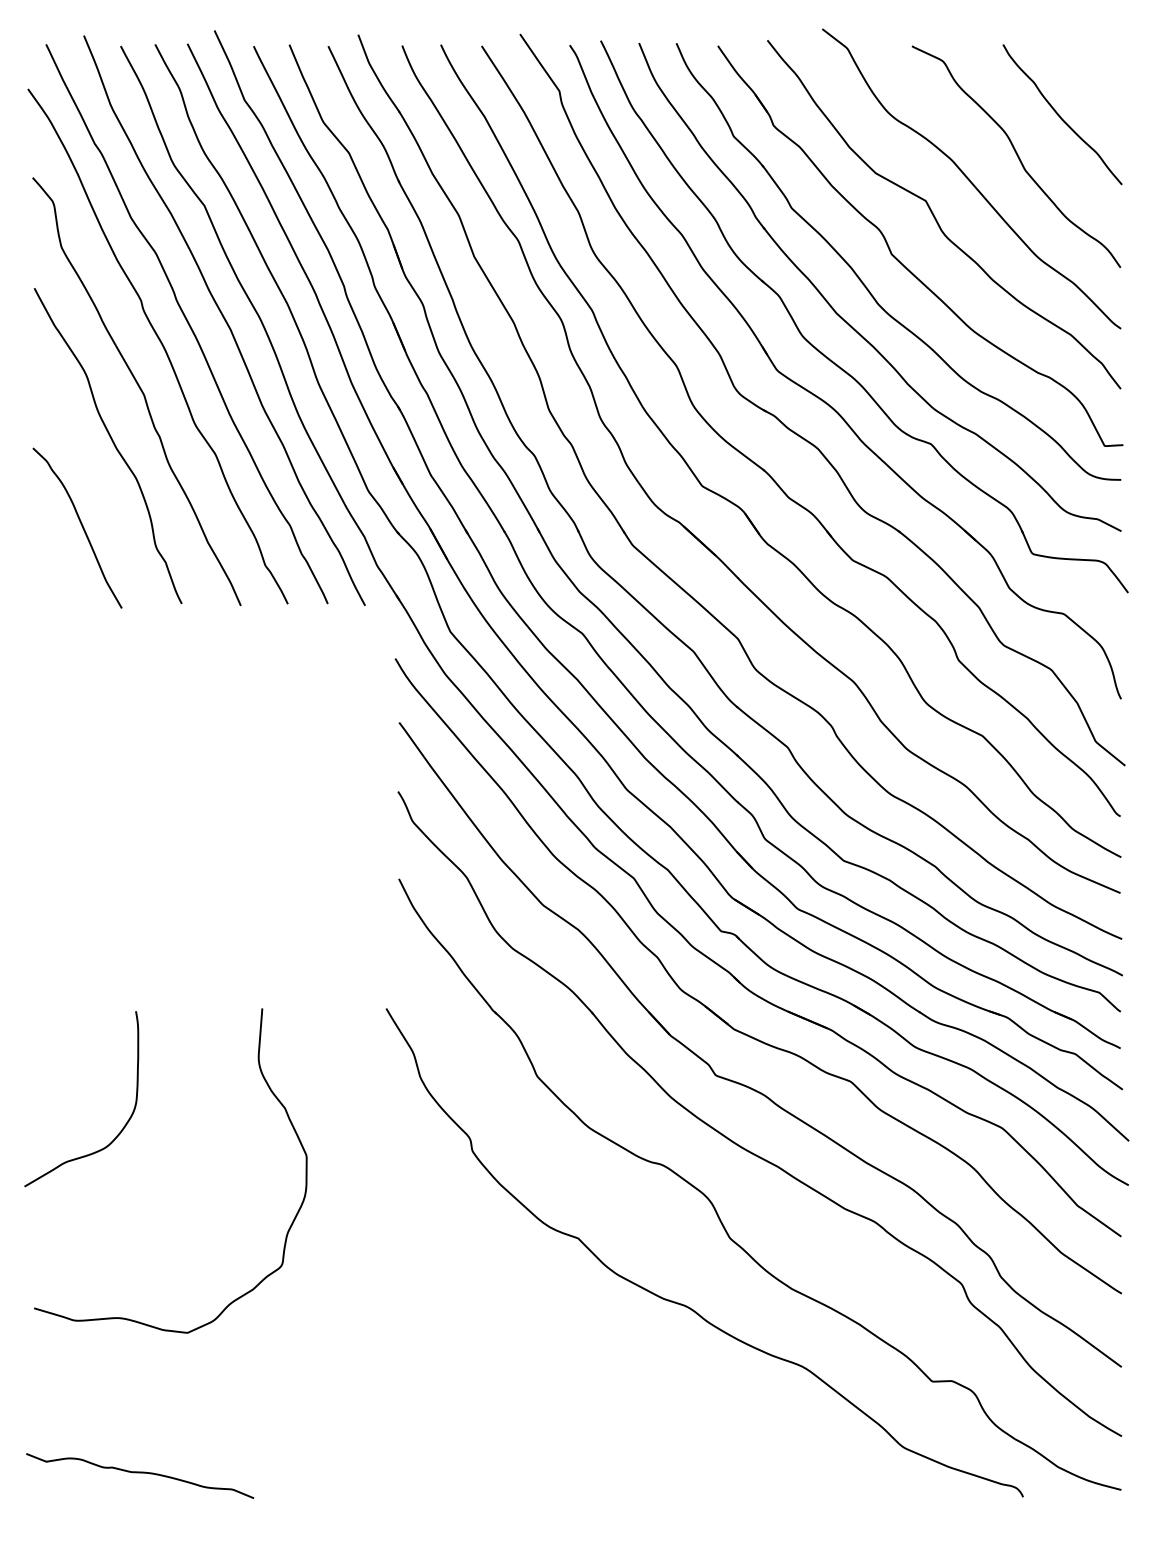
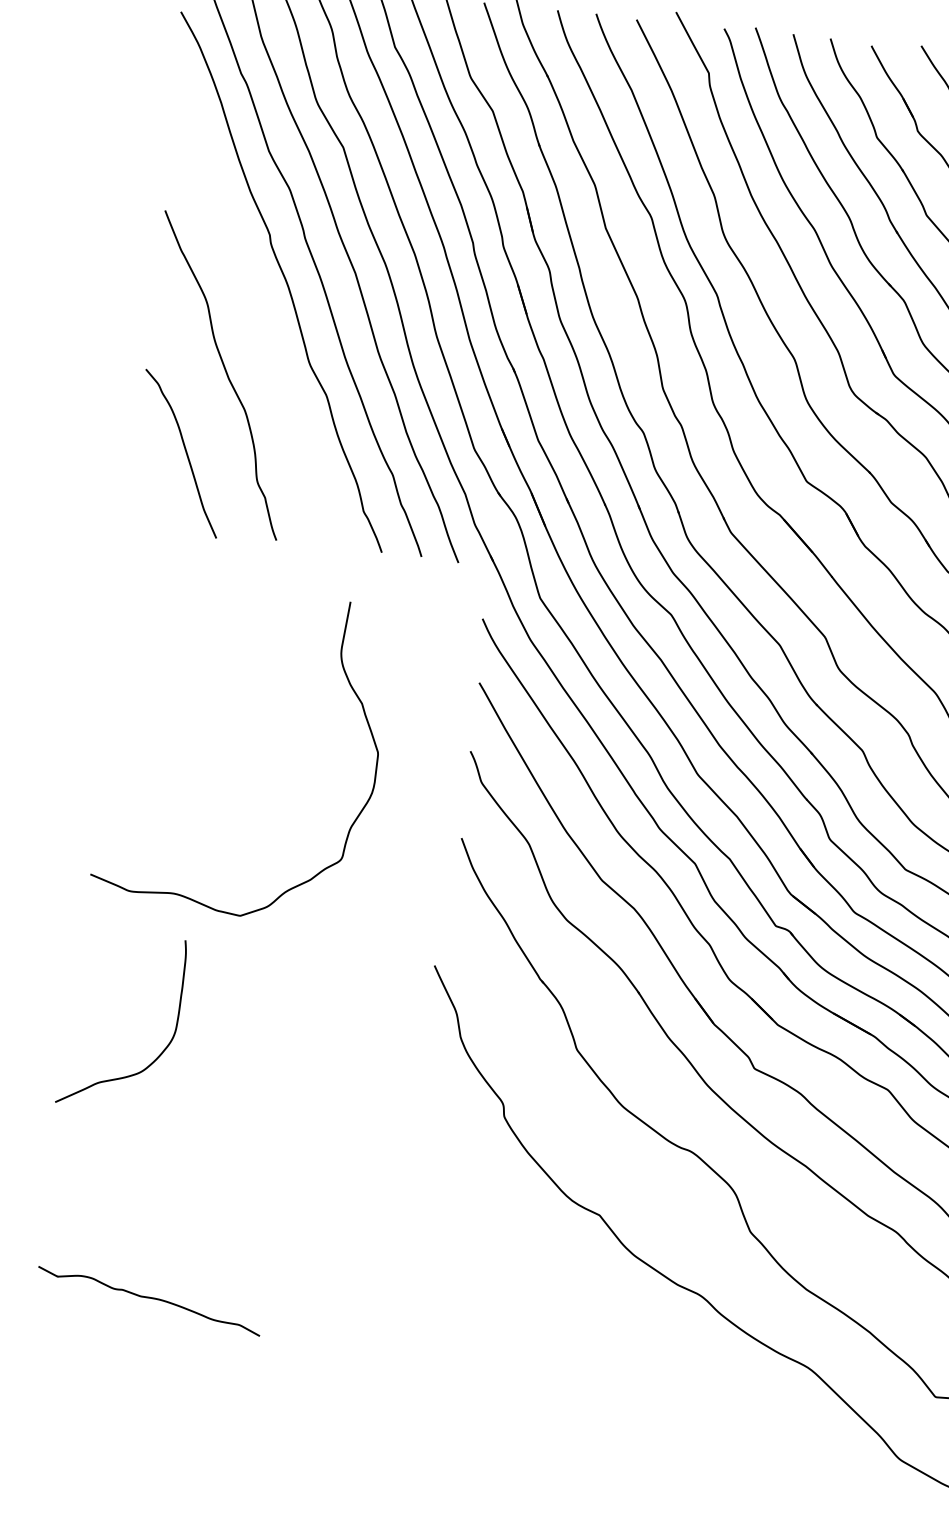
curve: (139, 389) -> (258, 322), removed
curve: (272, 1094) -> (351, 688), moved
curve: (140, 1473) -> (149, 1298), moved

